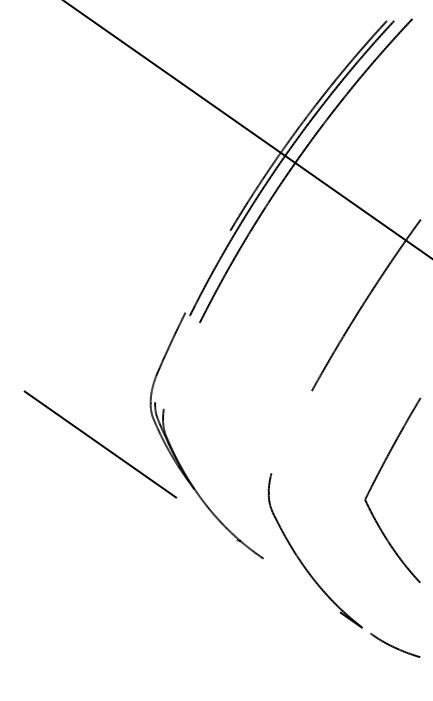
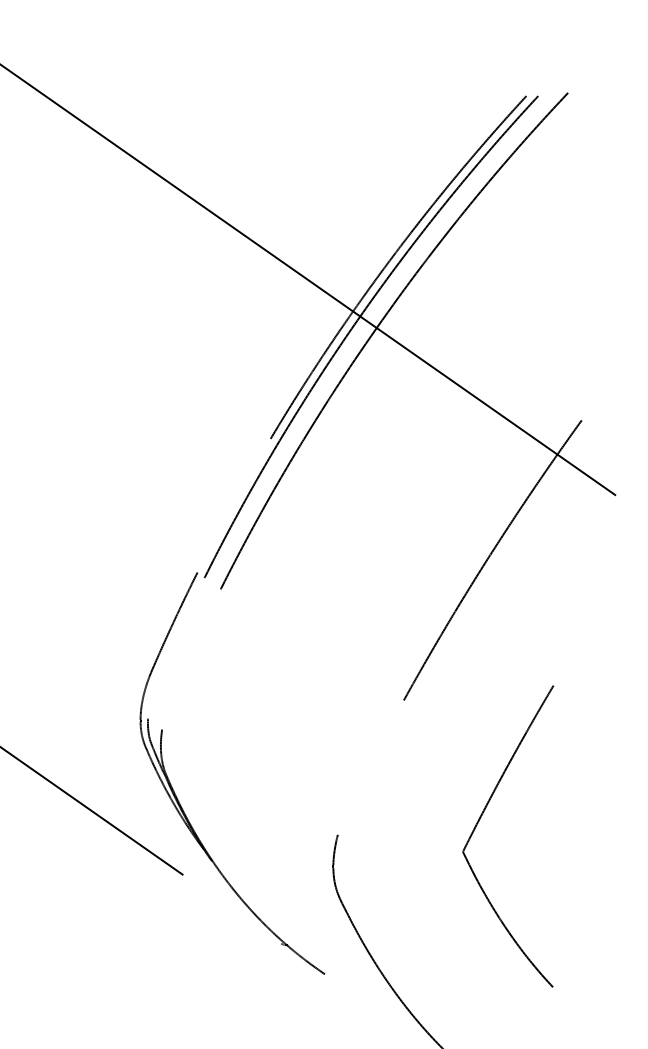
part: (375, 481) -> (479, 822), moved

